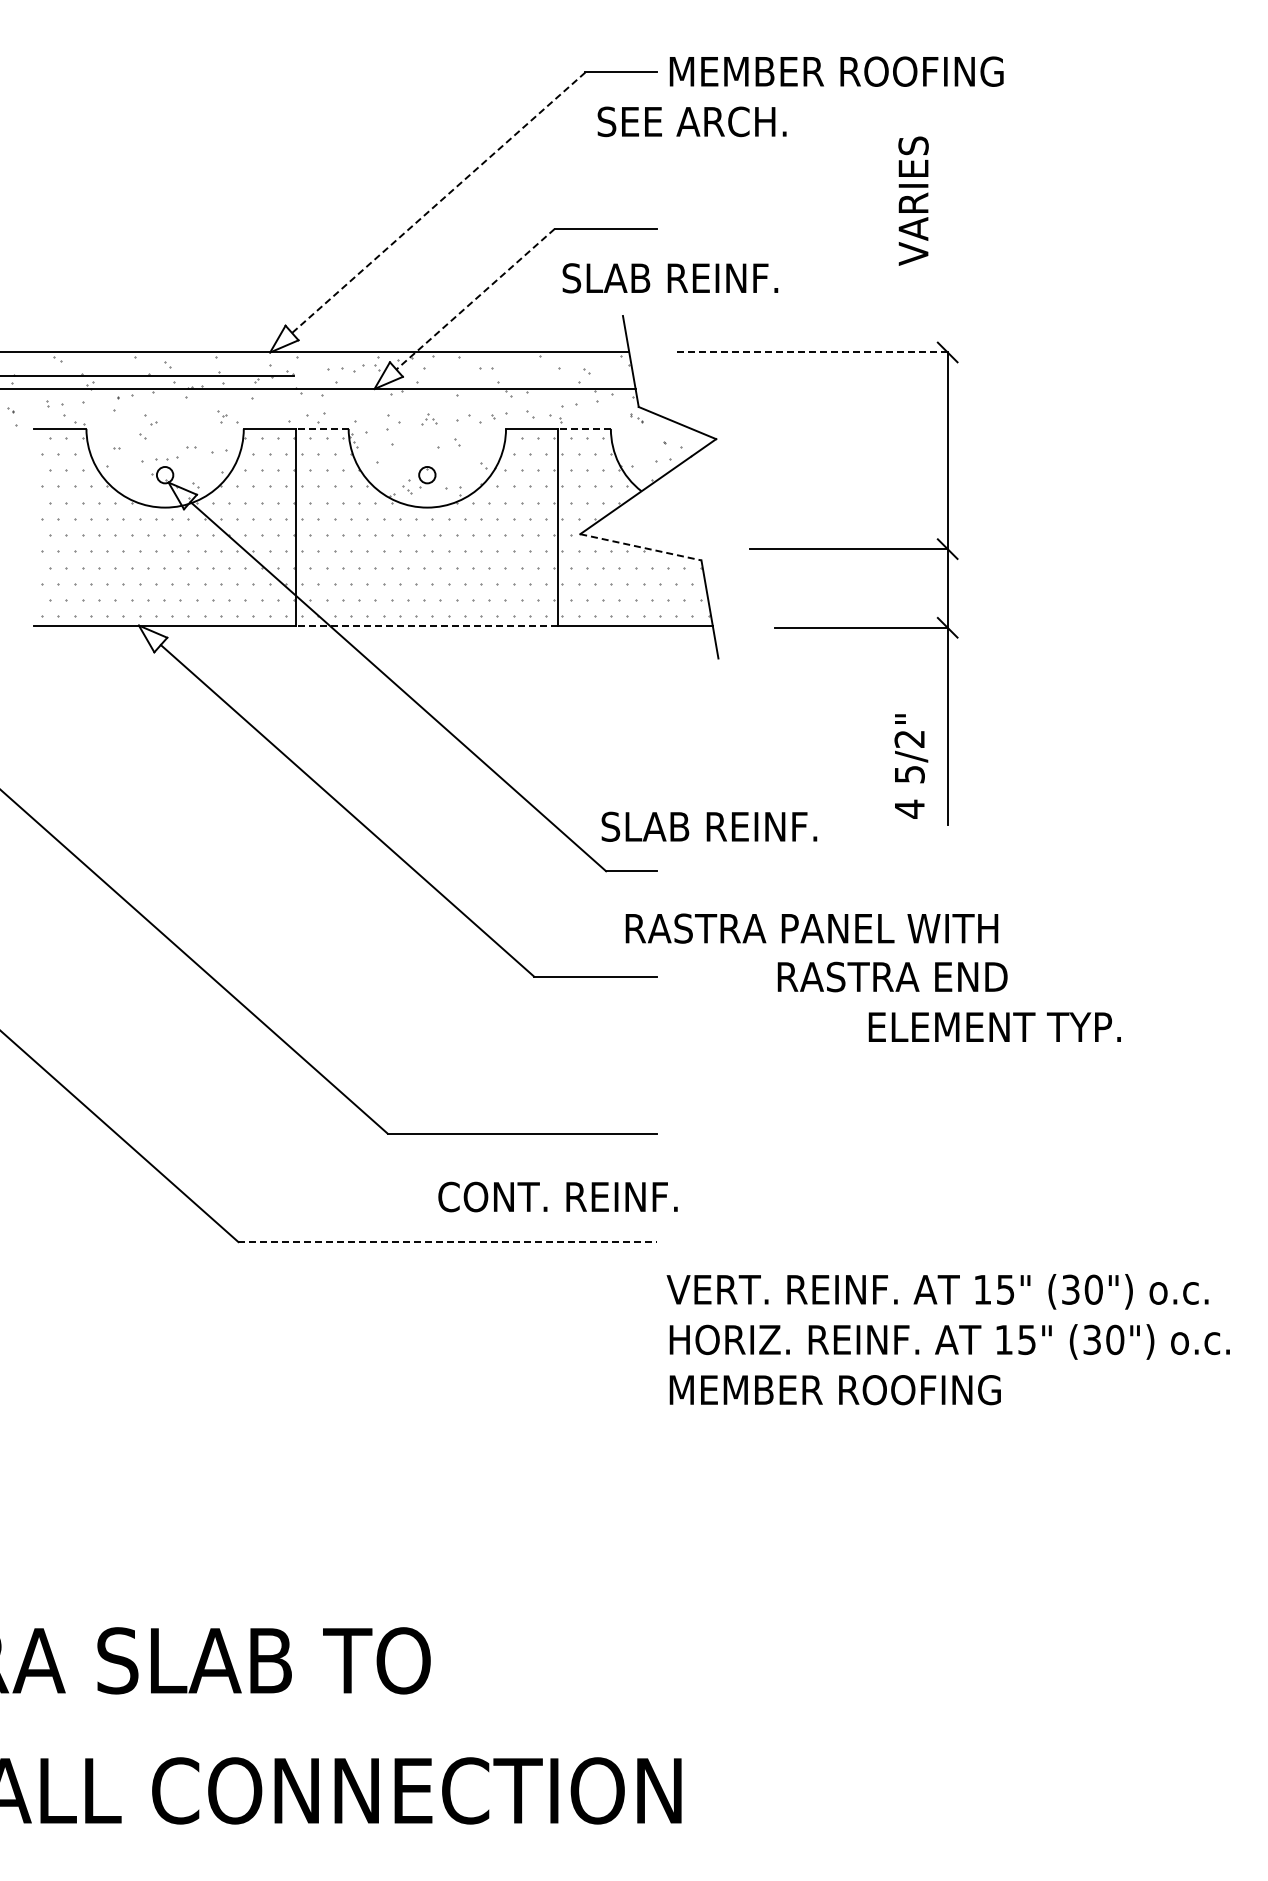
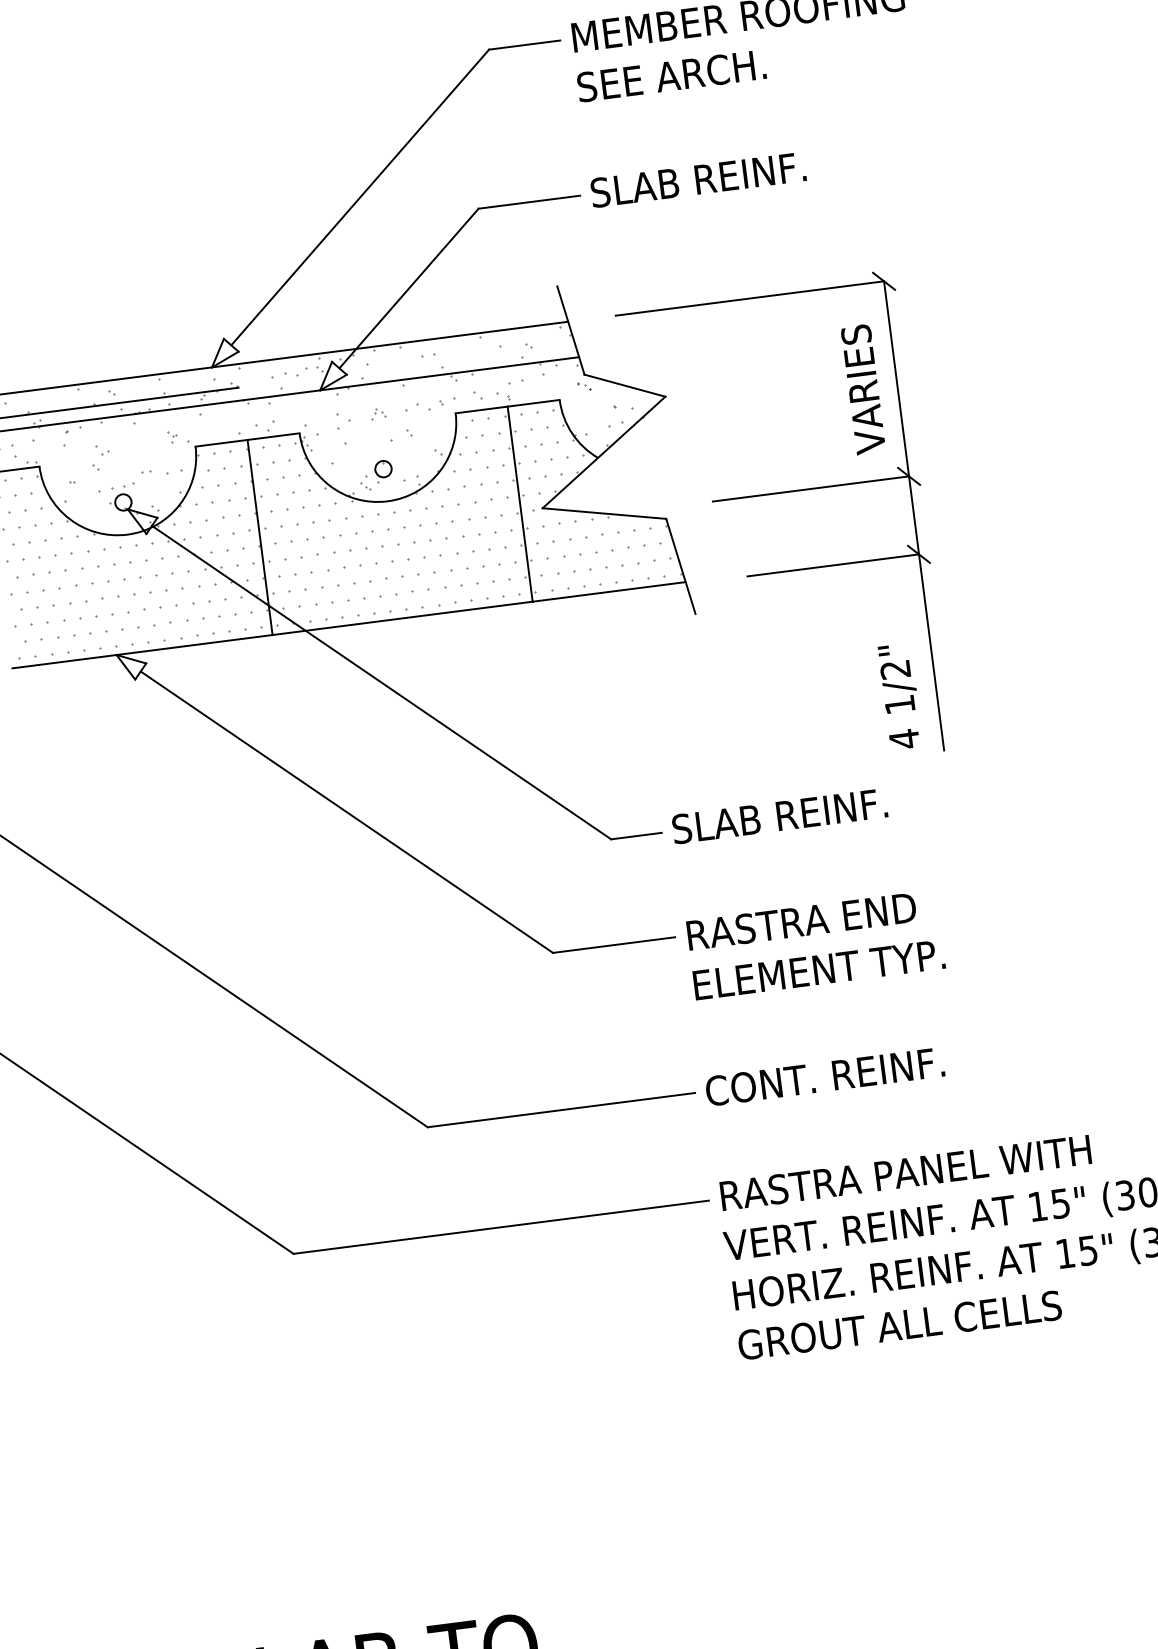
text: (691, 121) -> (670, 75), moved
text: (913, 200) -> (863, 388), moved
line: (438, 203) -> (360, 198), dashed -> solid
text: (670, 278) -> (698, 180), moved
line: (475, 299) -> (408, 288), dashed -> solid
line: (812, 352) -> (749, 298), dashed -> solid
line: (321, 428) -> (272, 436), dashed -> solid
line: (584, 428) -> (533, 402), dashed -> solid
line: (641, 547) -> (605, 513), dashed -> solid
line: (426, 625) -> (401, 618), dashed -> solid
text: (909, 774) -> (899, 704), 5/2" -> 1/2"
text: (709, 826) -> (779, 815), moved
text: (811, 928) -> (905, 1172), moved
text: (892, 976) -> (801, 921), moved
text: (994, 1026) -> (818, 969), moved
text: (557, 1196) -> (824, 1076), moved
line: (448, 1242) -> (501, 1227), dashed -> solid
text: (834, 1390) -> (903, 1325), MEMBER ROOFING -> GROUT ALL CELLS

